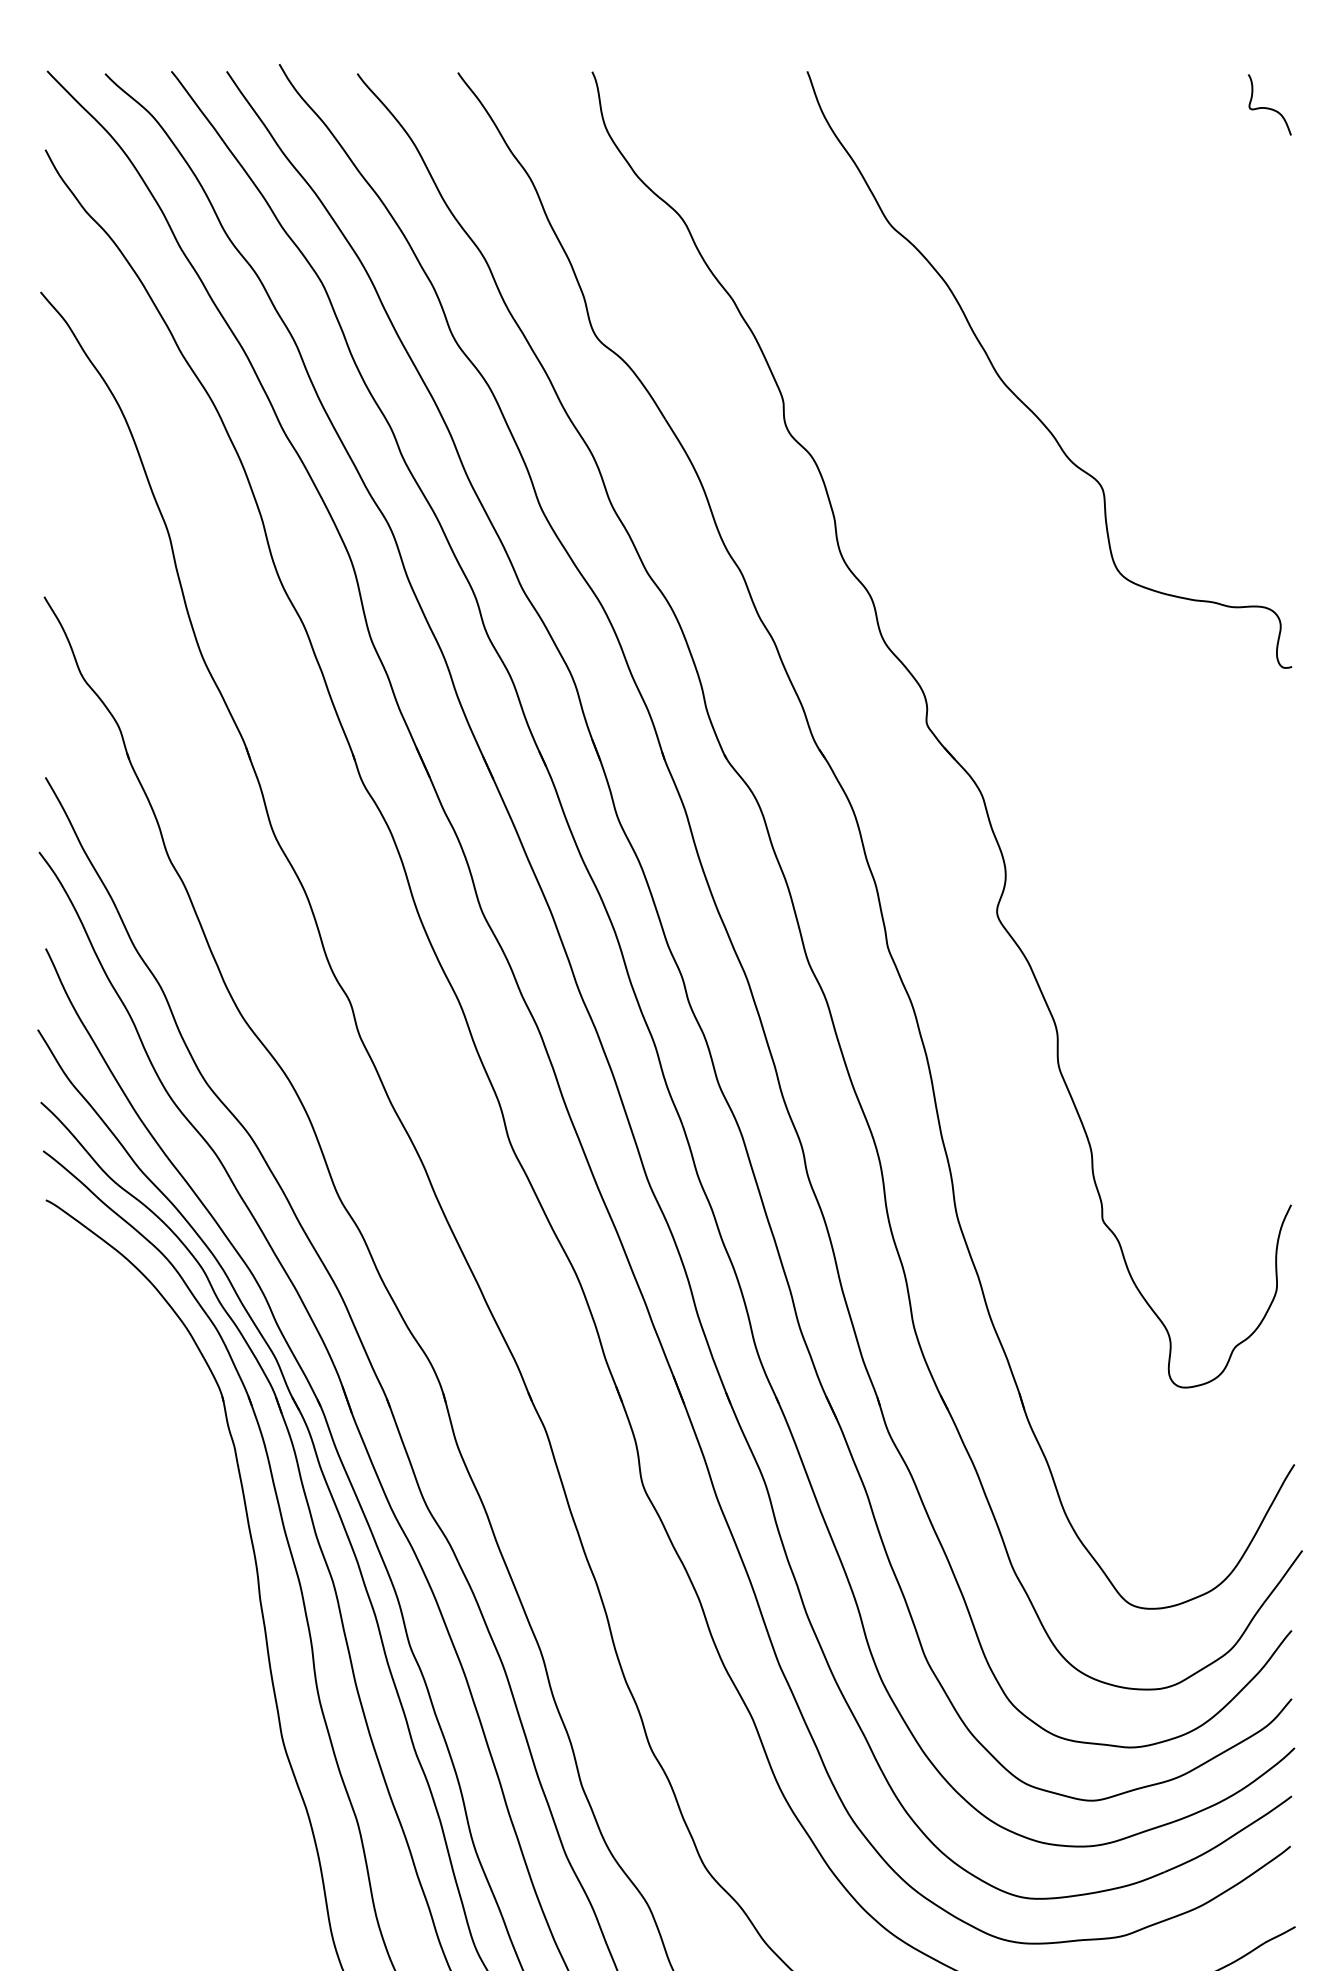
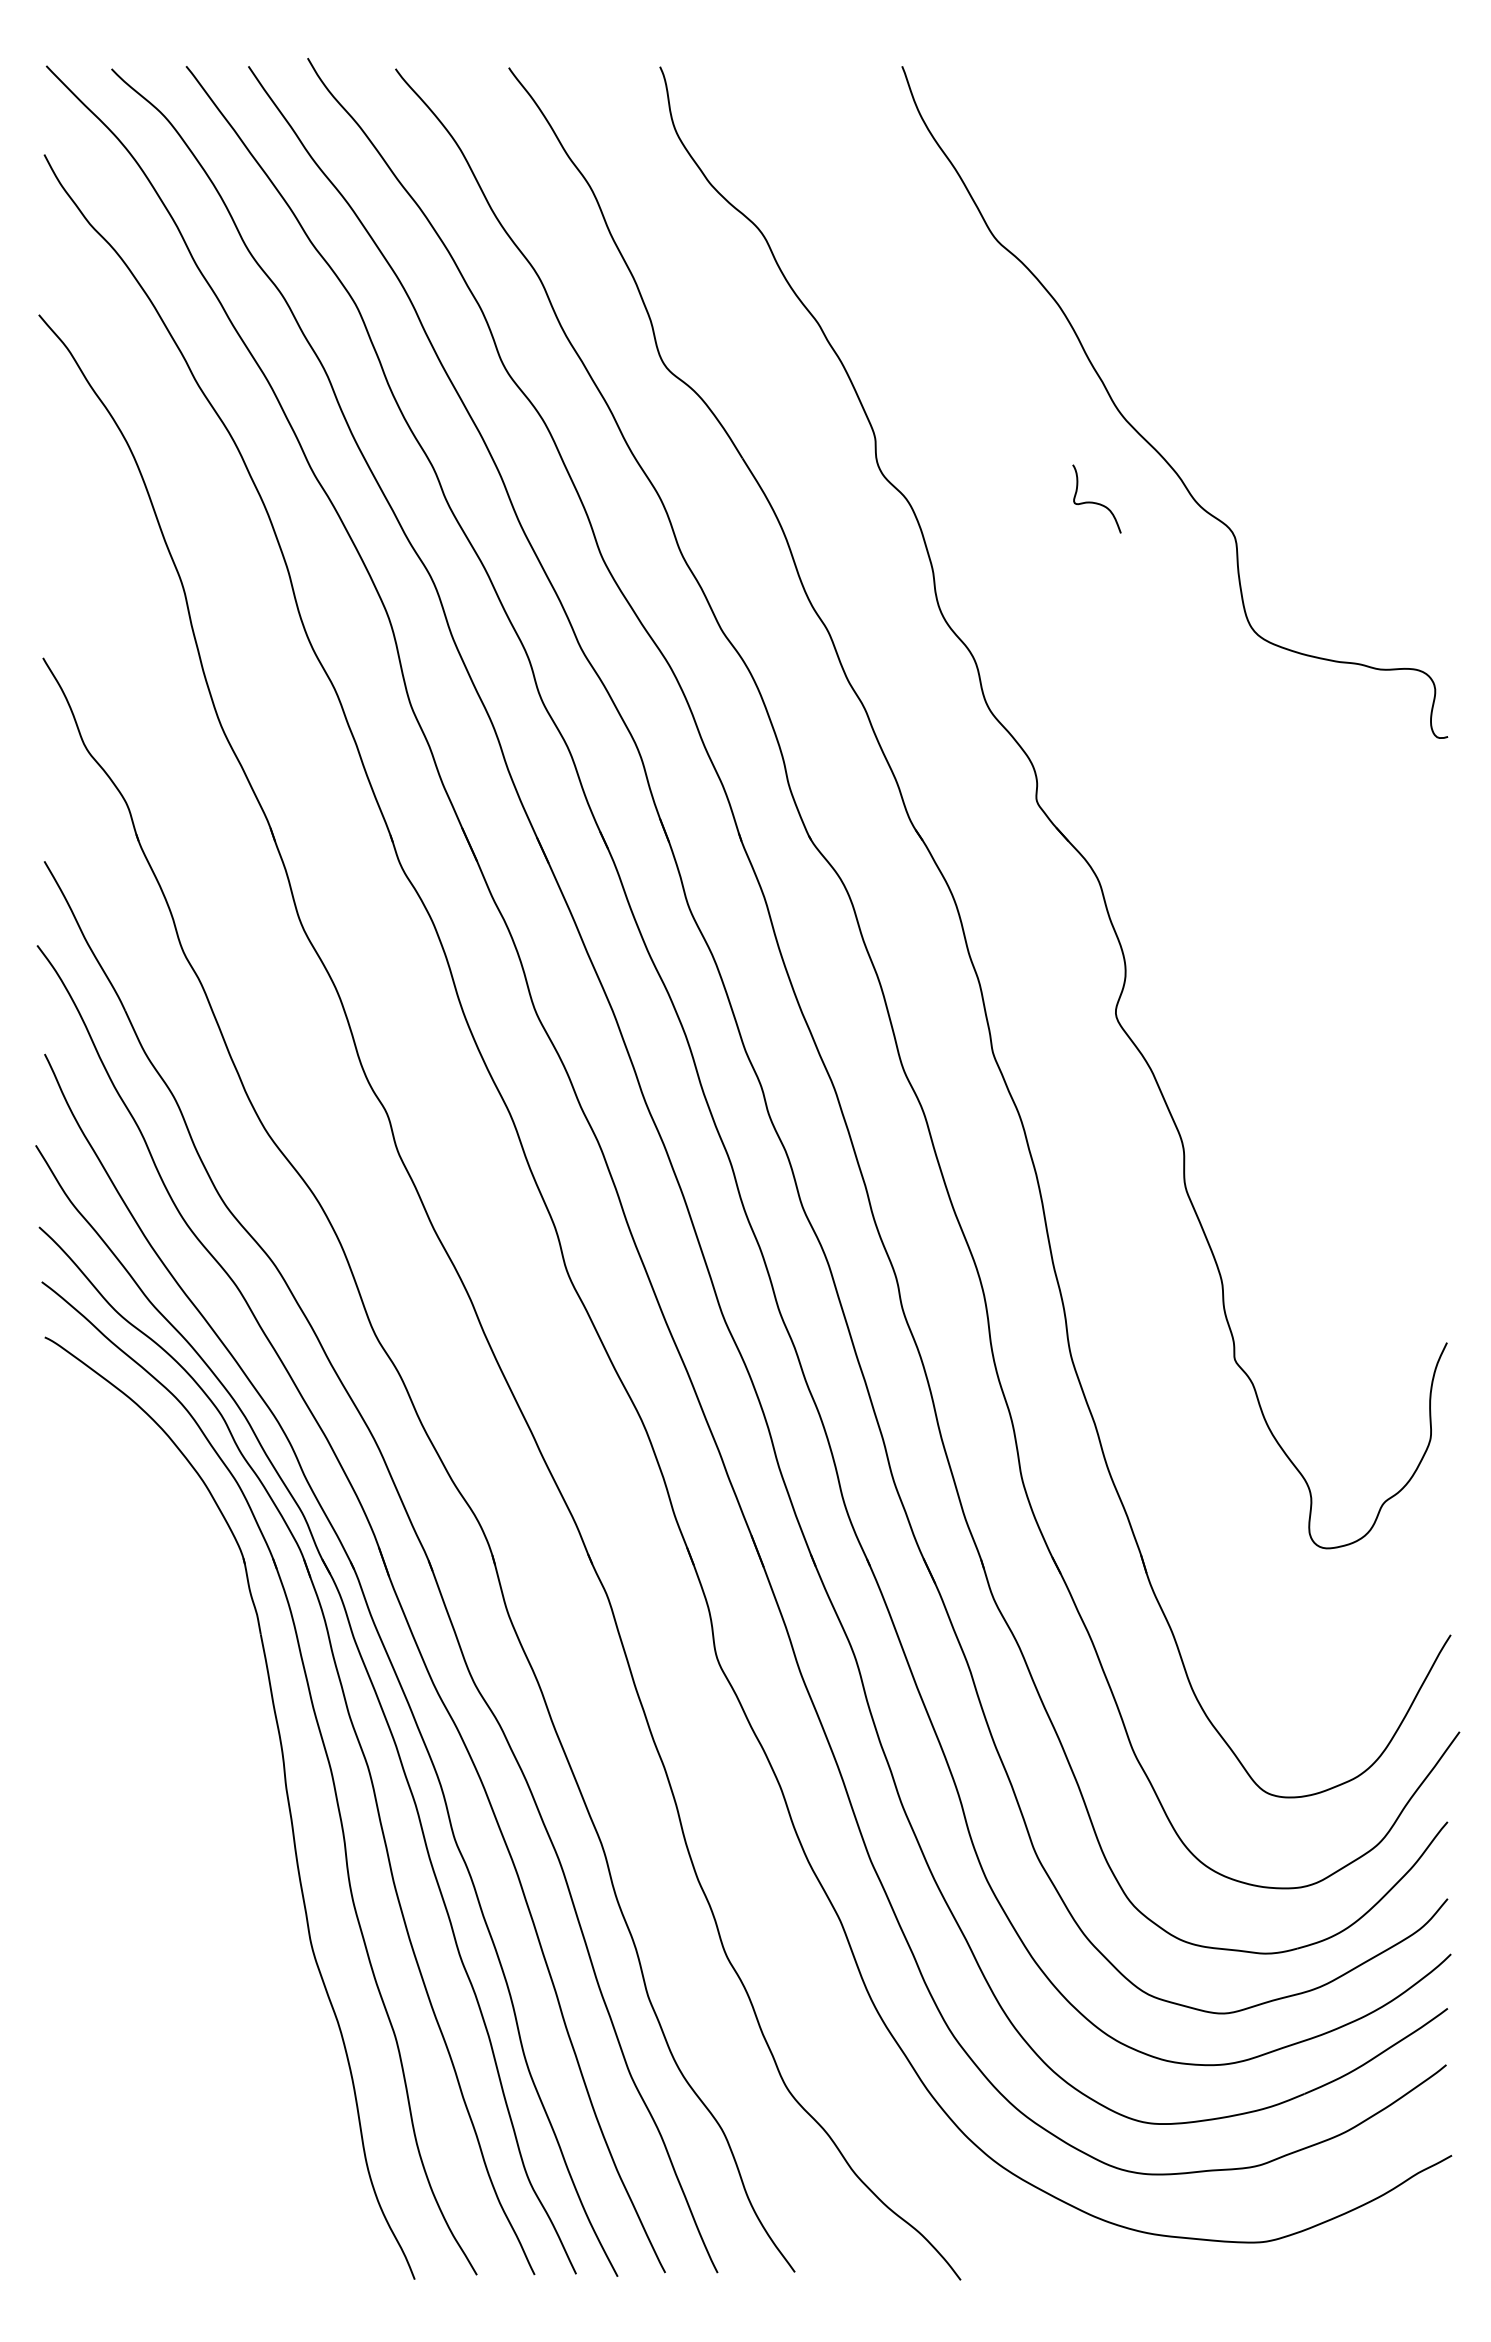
curve: (1269, 107) -> (1096, 502), moved

